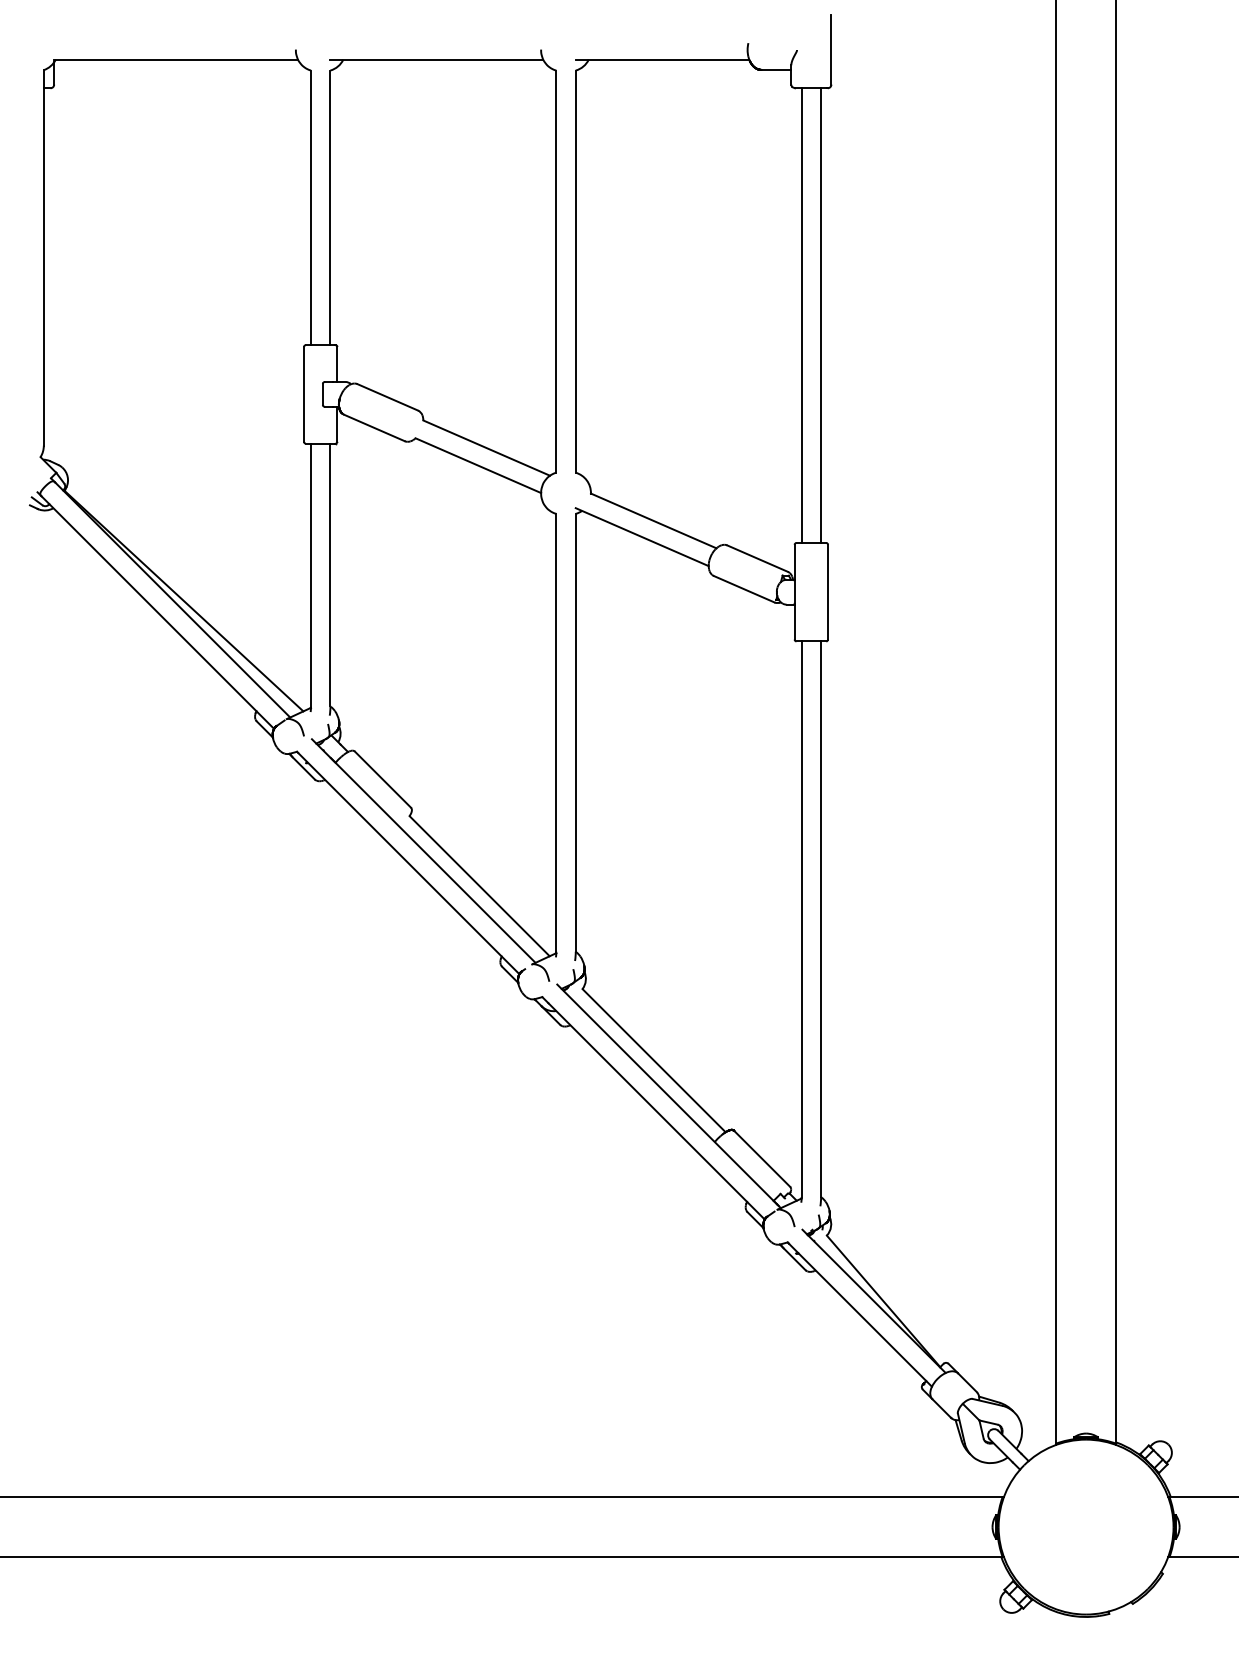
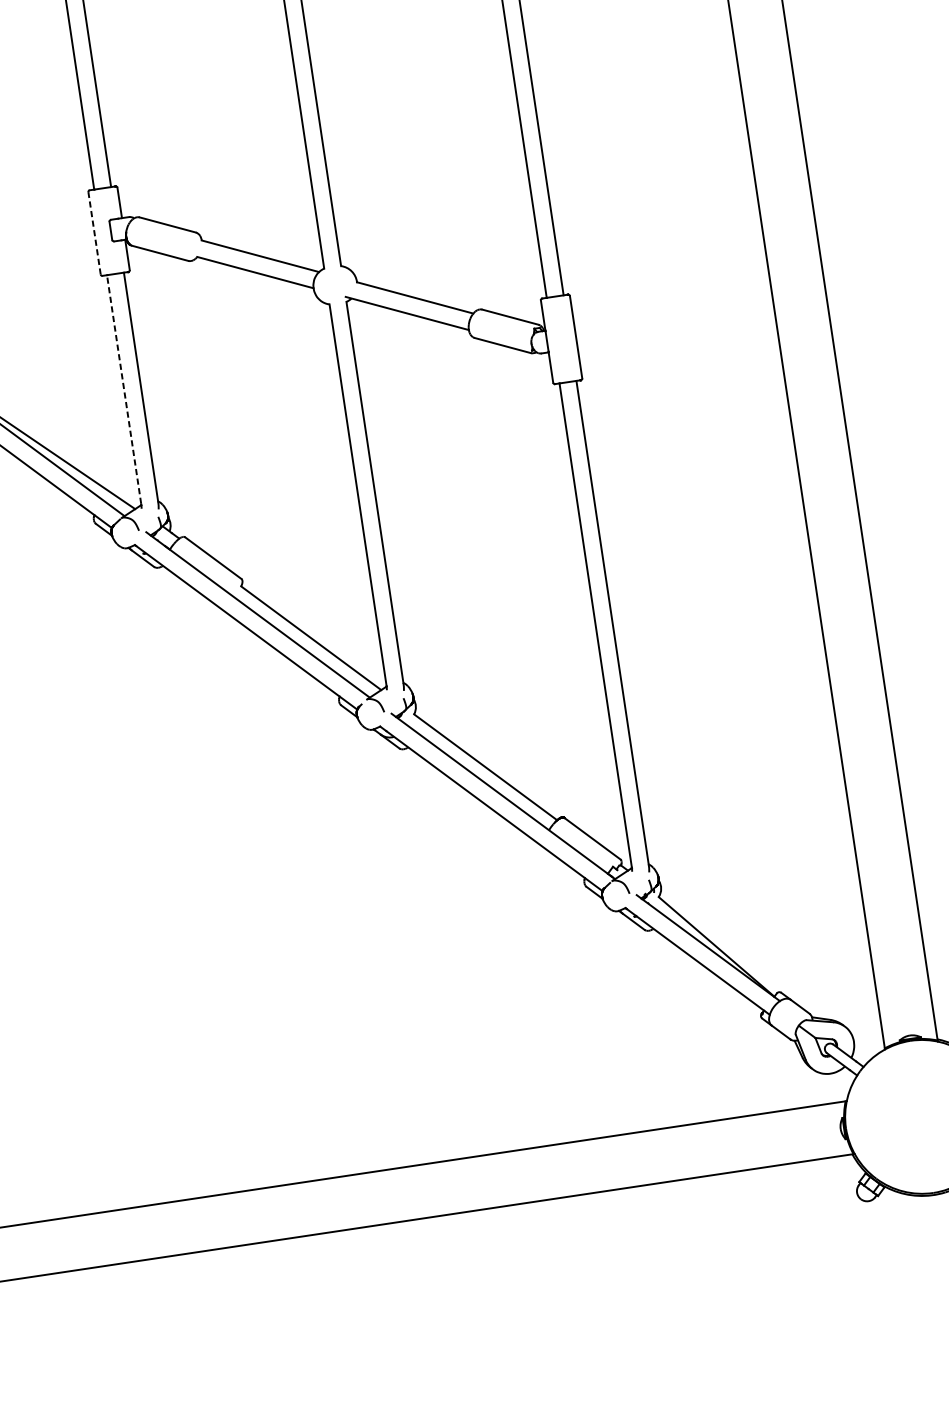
line: (304, 393) -> (94, 232), solid -> dashed
line: (311, 574) -> (124, 388), solid -> dashed

